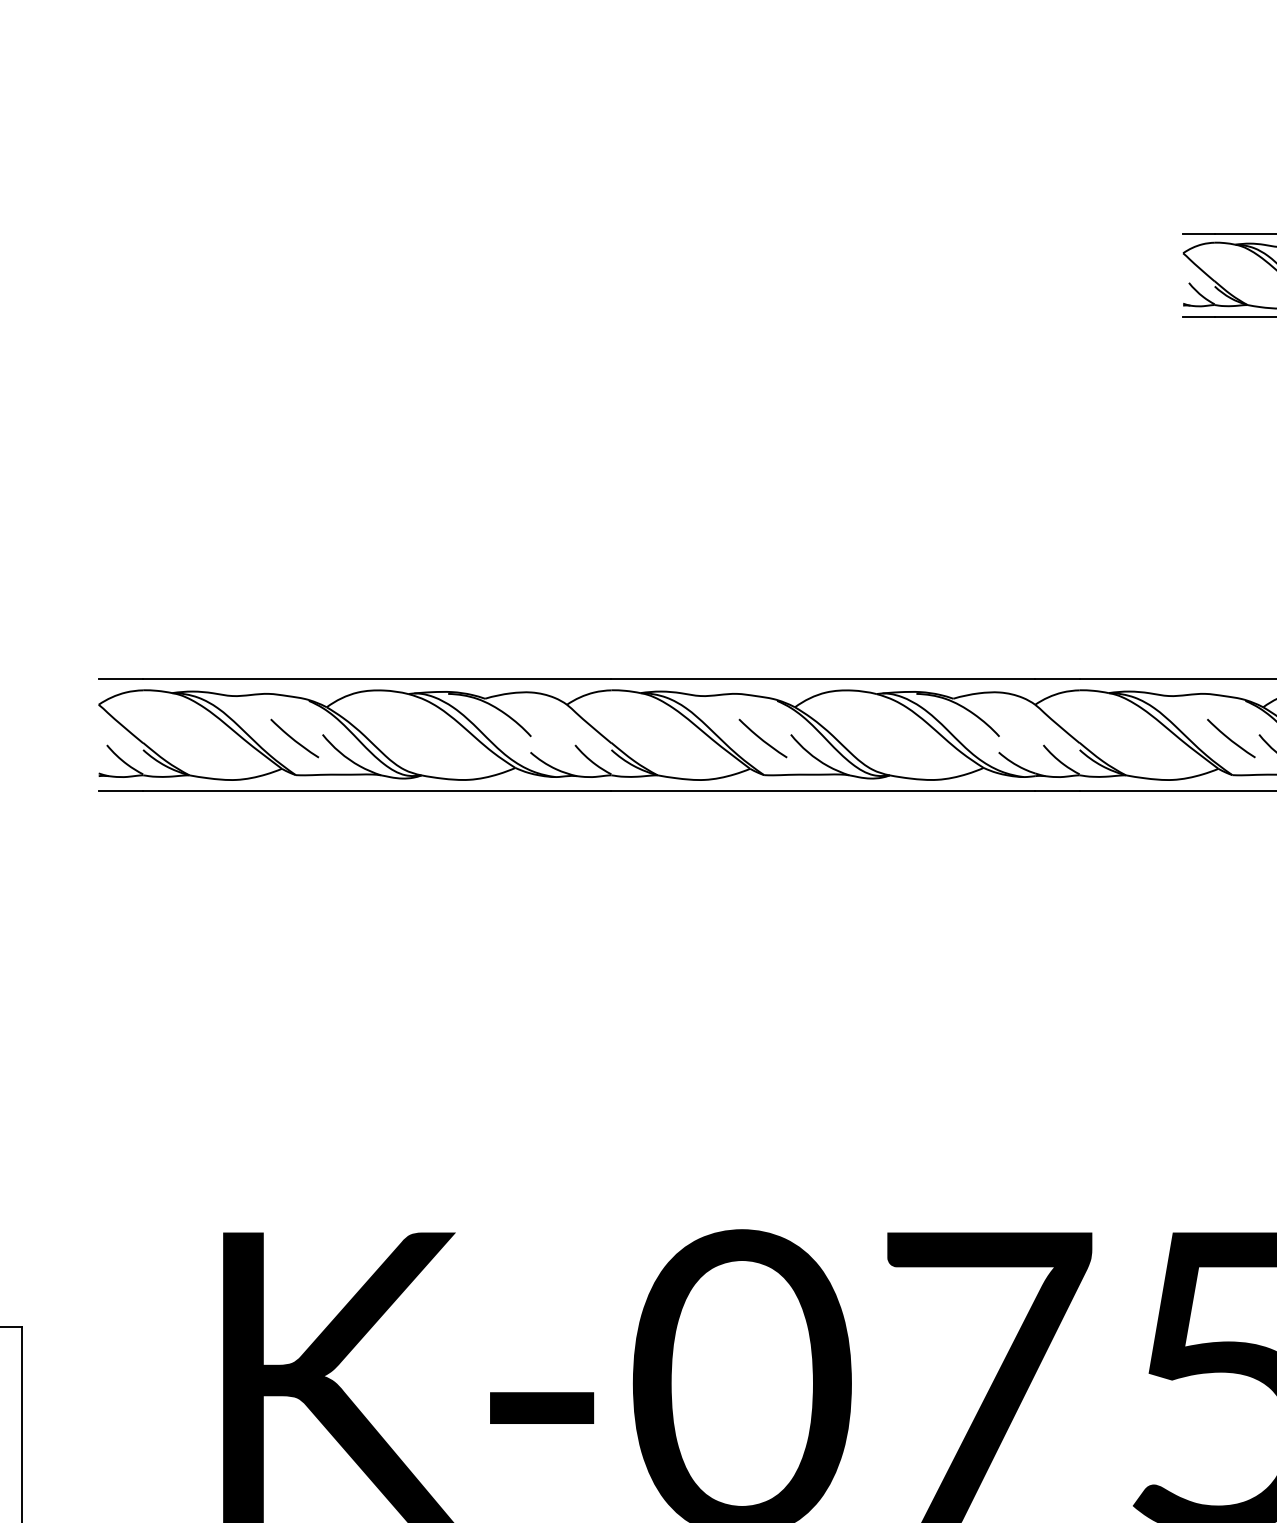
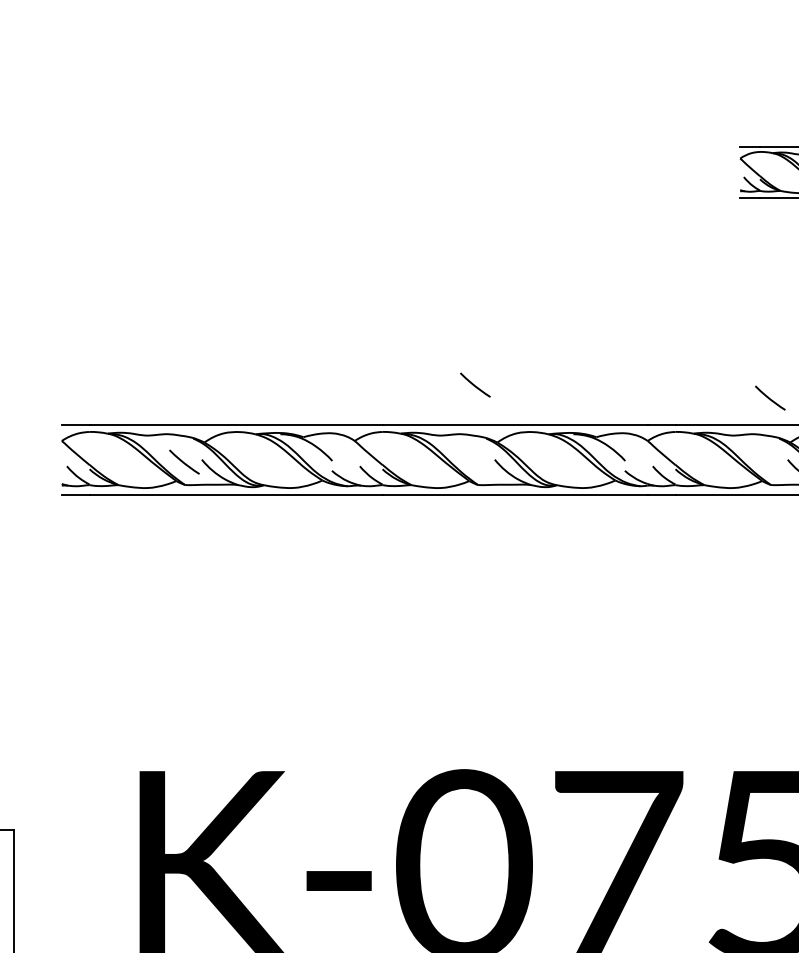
curve: (761, 737) -> (474, 384), moved
curve: (1229, 737) -> (769, 397), moved

